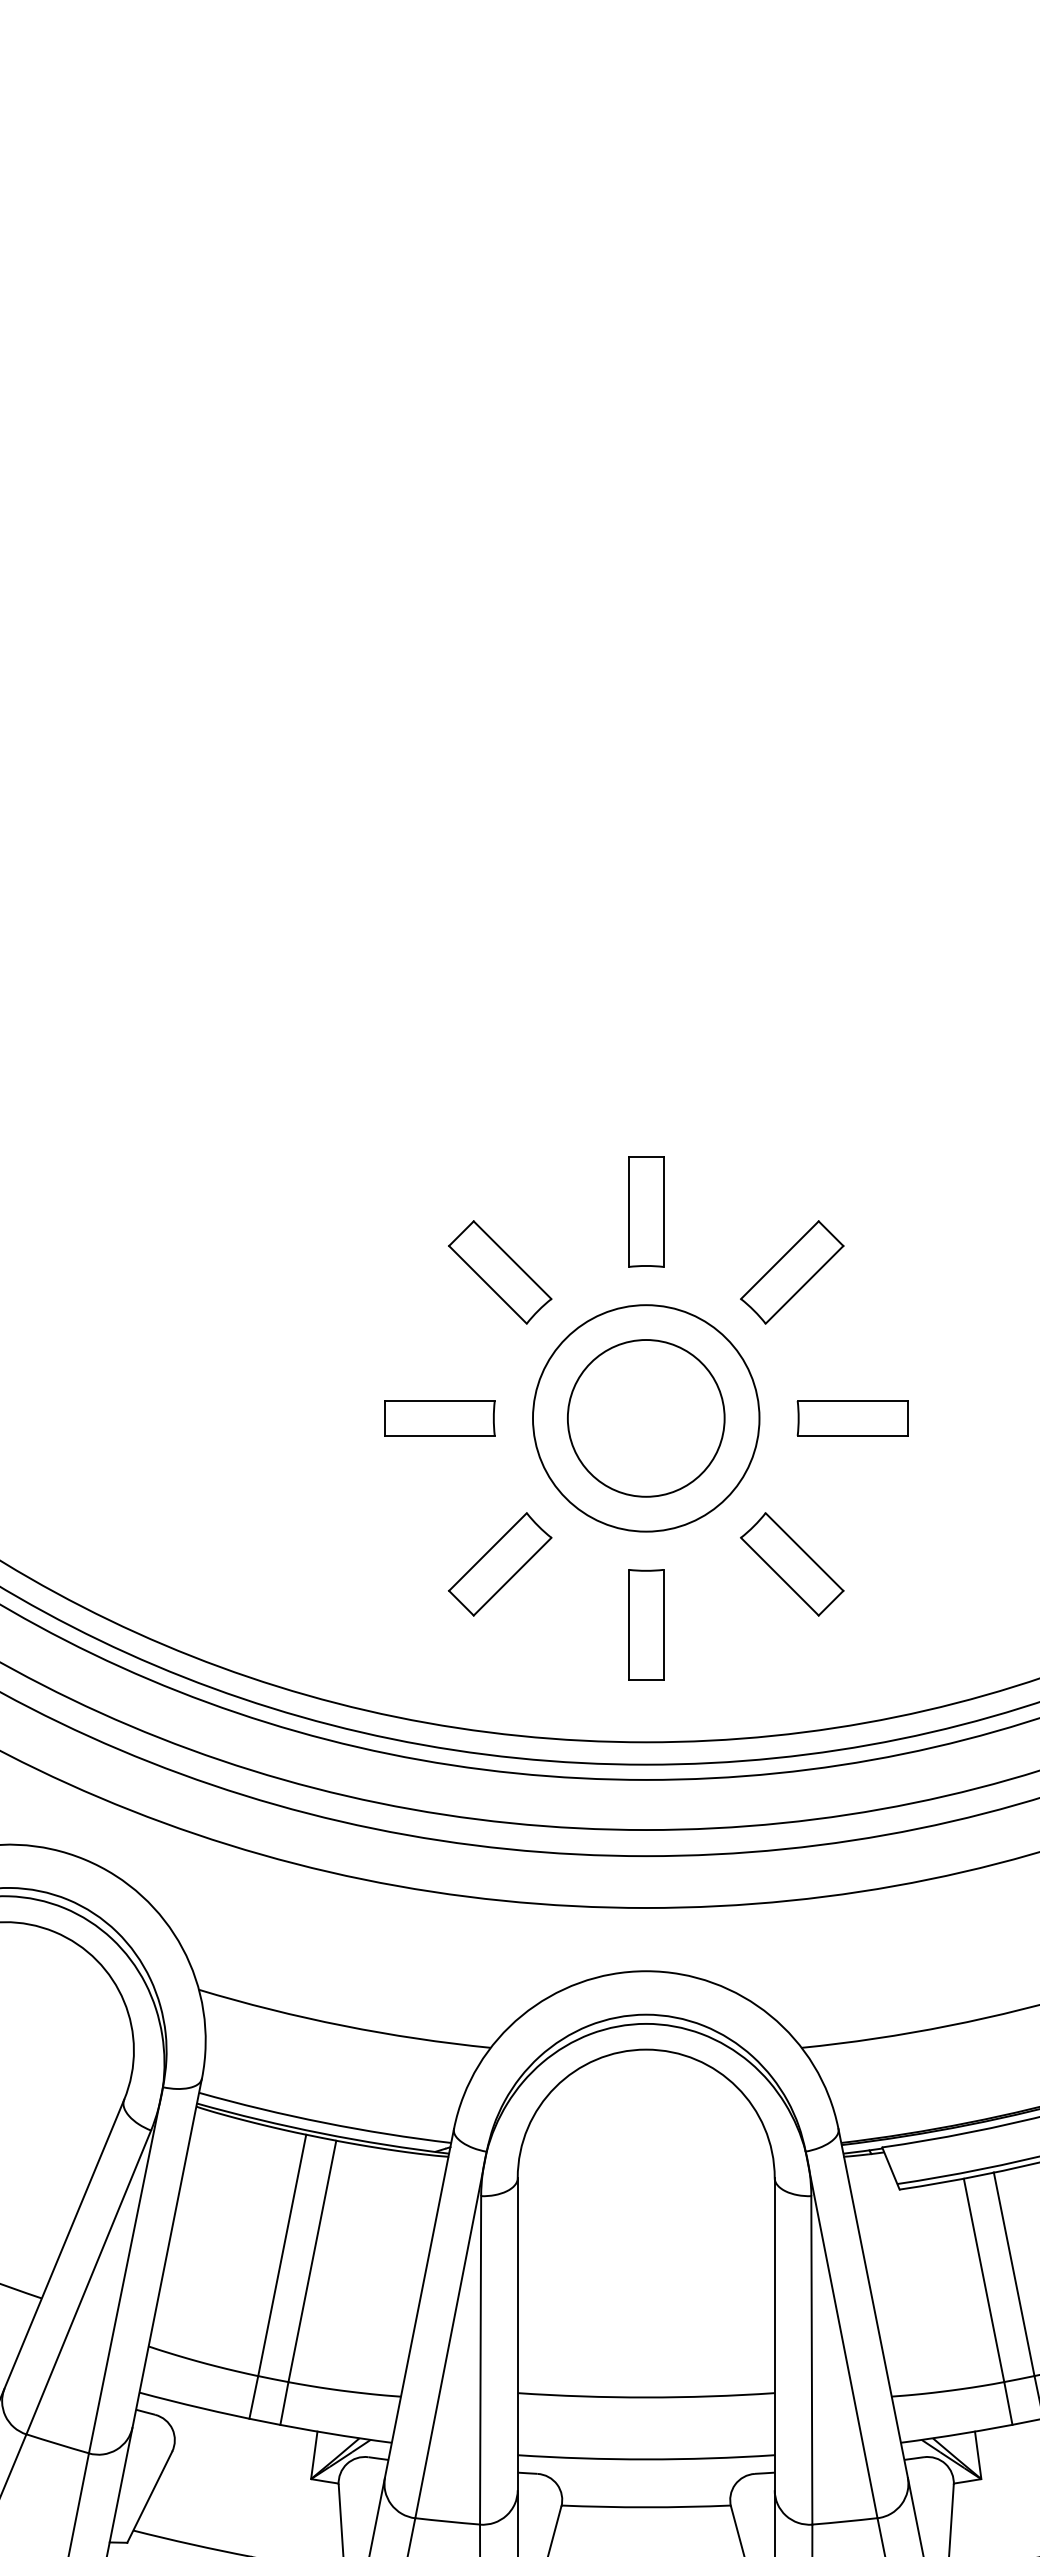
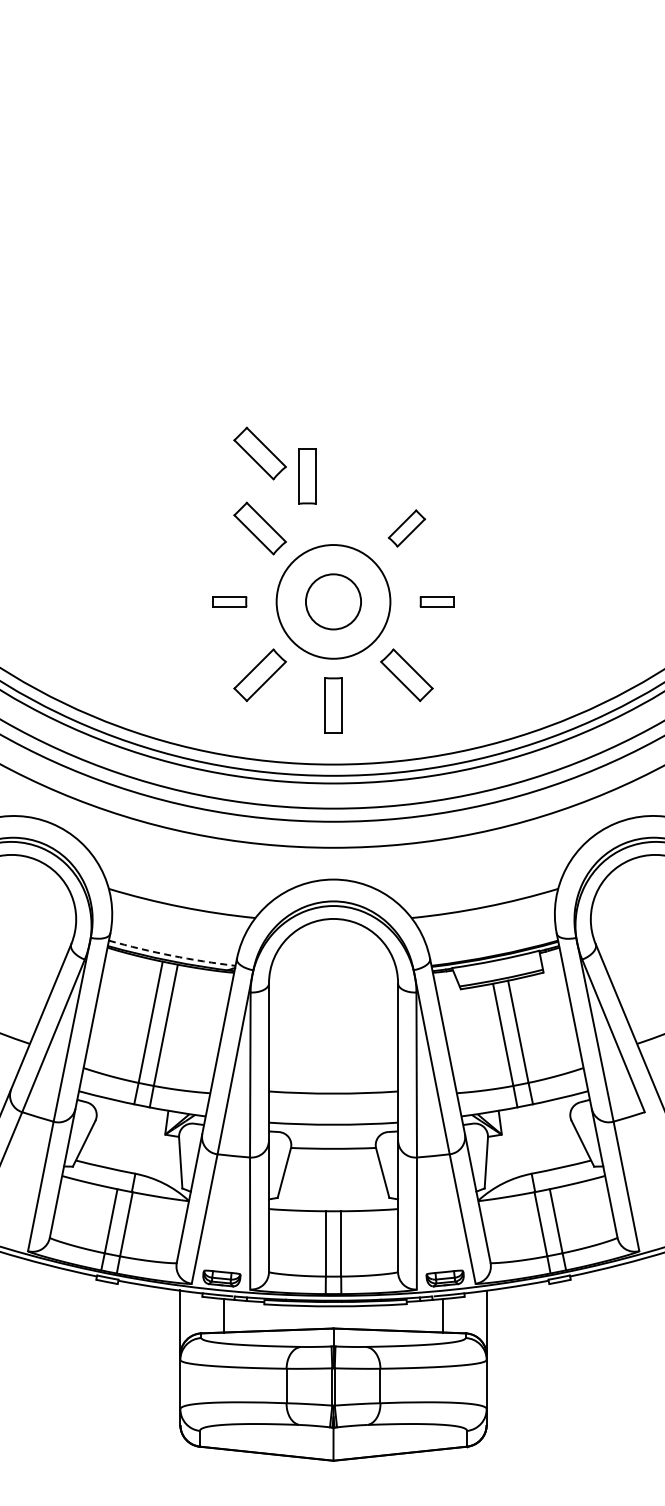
part: (498, 1122) -> (259, 453), added
part: (646, 1212) -> (307, 476), moved
part: (791, 1272) -> (406, 528), size x0.7
part: (439, 1417) -> (229, 601), size x0.6
circle: (646, 1417) -> (333, 601), size x0.7
part: (851, 1417) -> (436, 601), size x0.6
arc: (323, 2122) -> (171, 955), solid -> dashed

